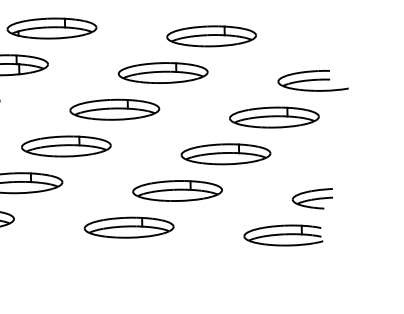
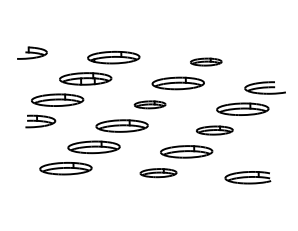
part: (210, 35) -> (205, 61), size x0.6
part: (113, 109) -> (149, 104), size x0.6
part: (225, 154) -> (214, 130), size x0.7
part: (311, 197) -> (264, 155), removed
part: (129, 226) -> (158, 172), size x0.7

